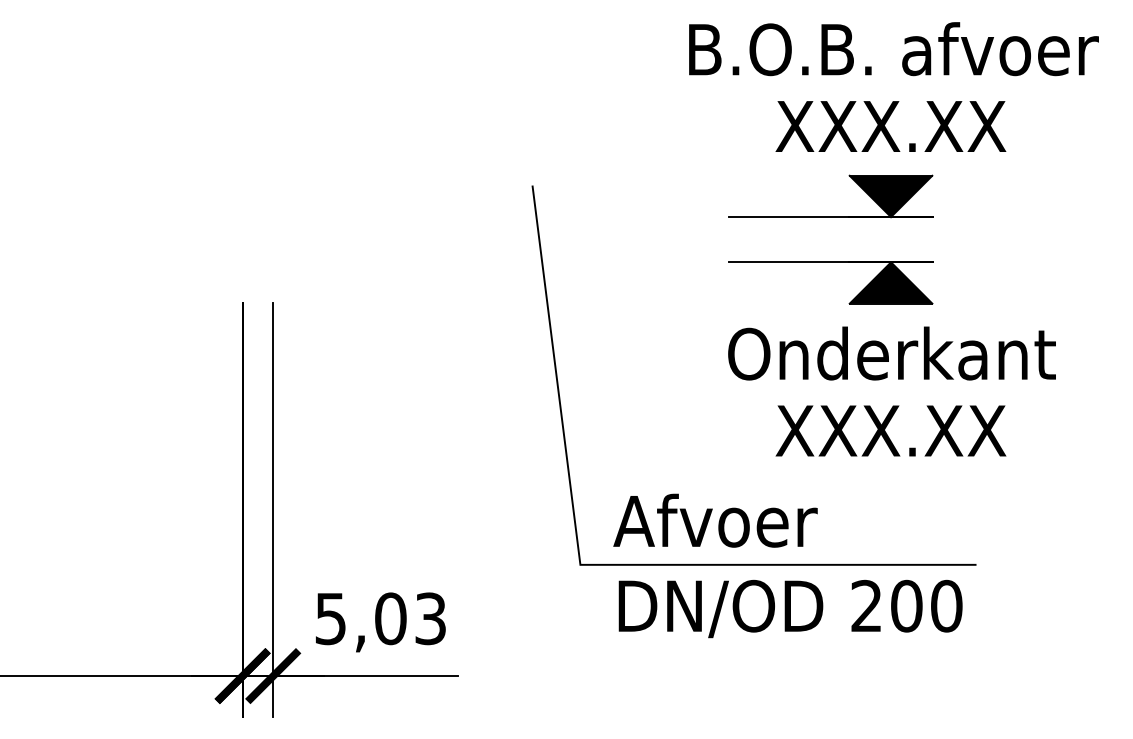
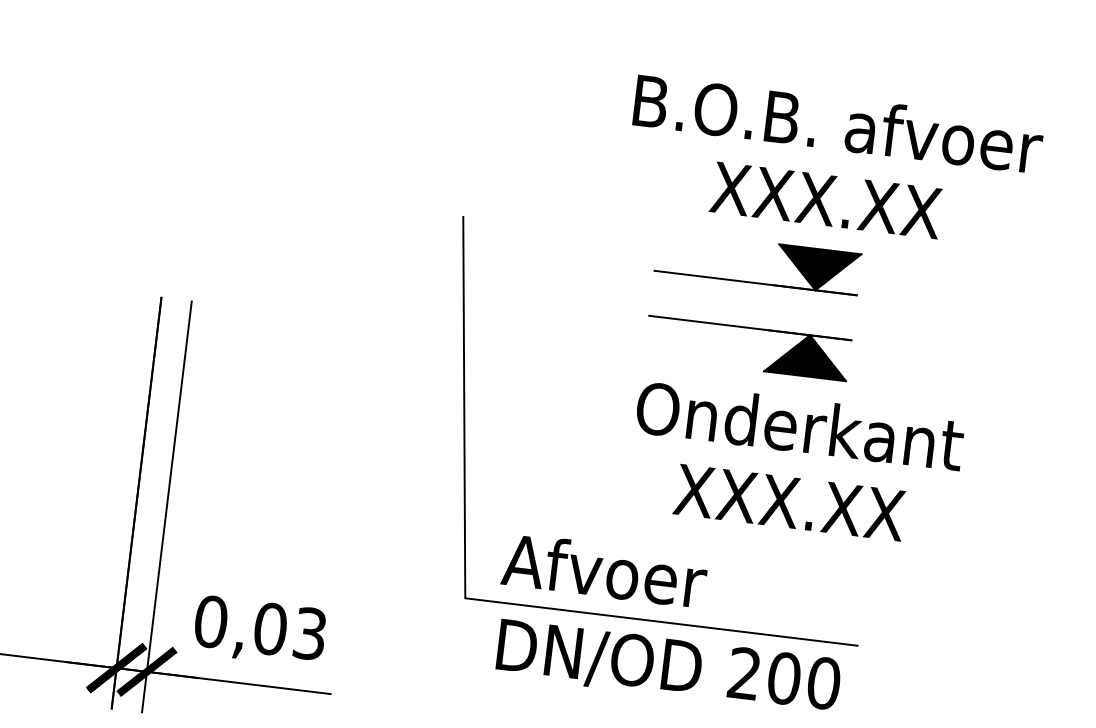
text: (330, 618) -> (210, 621), 5,03 -> 0,03

